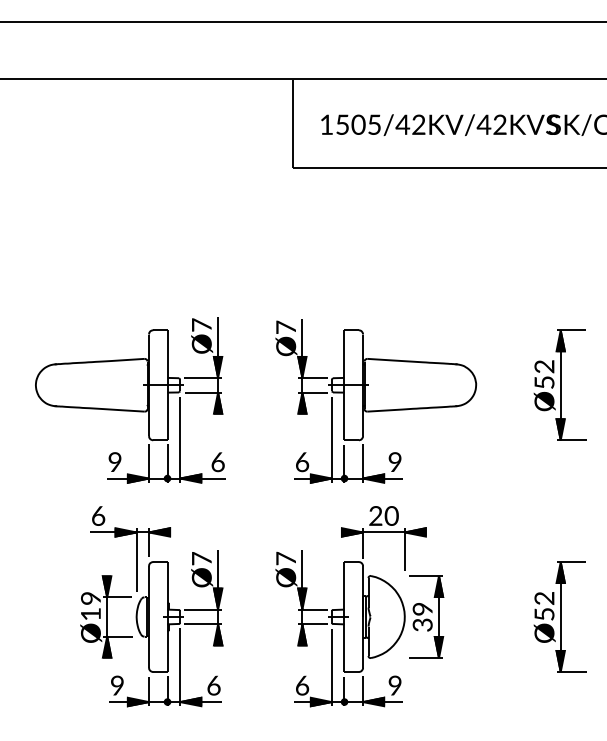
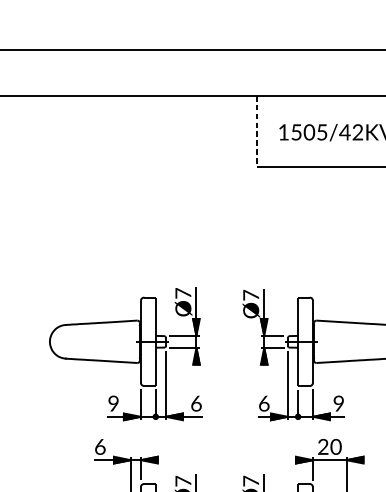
line: (293, 124) -> (257, 132), solid -> dashed

